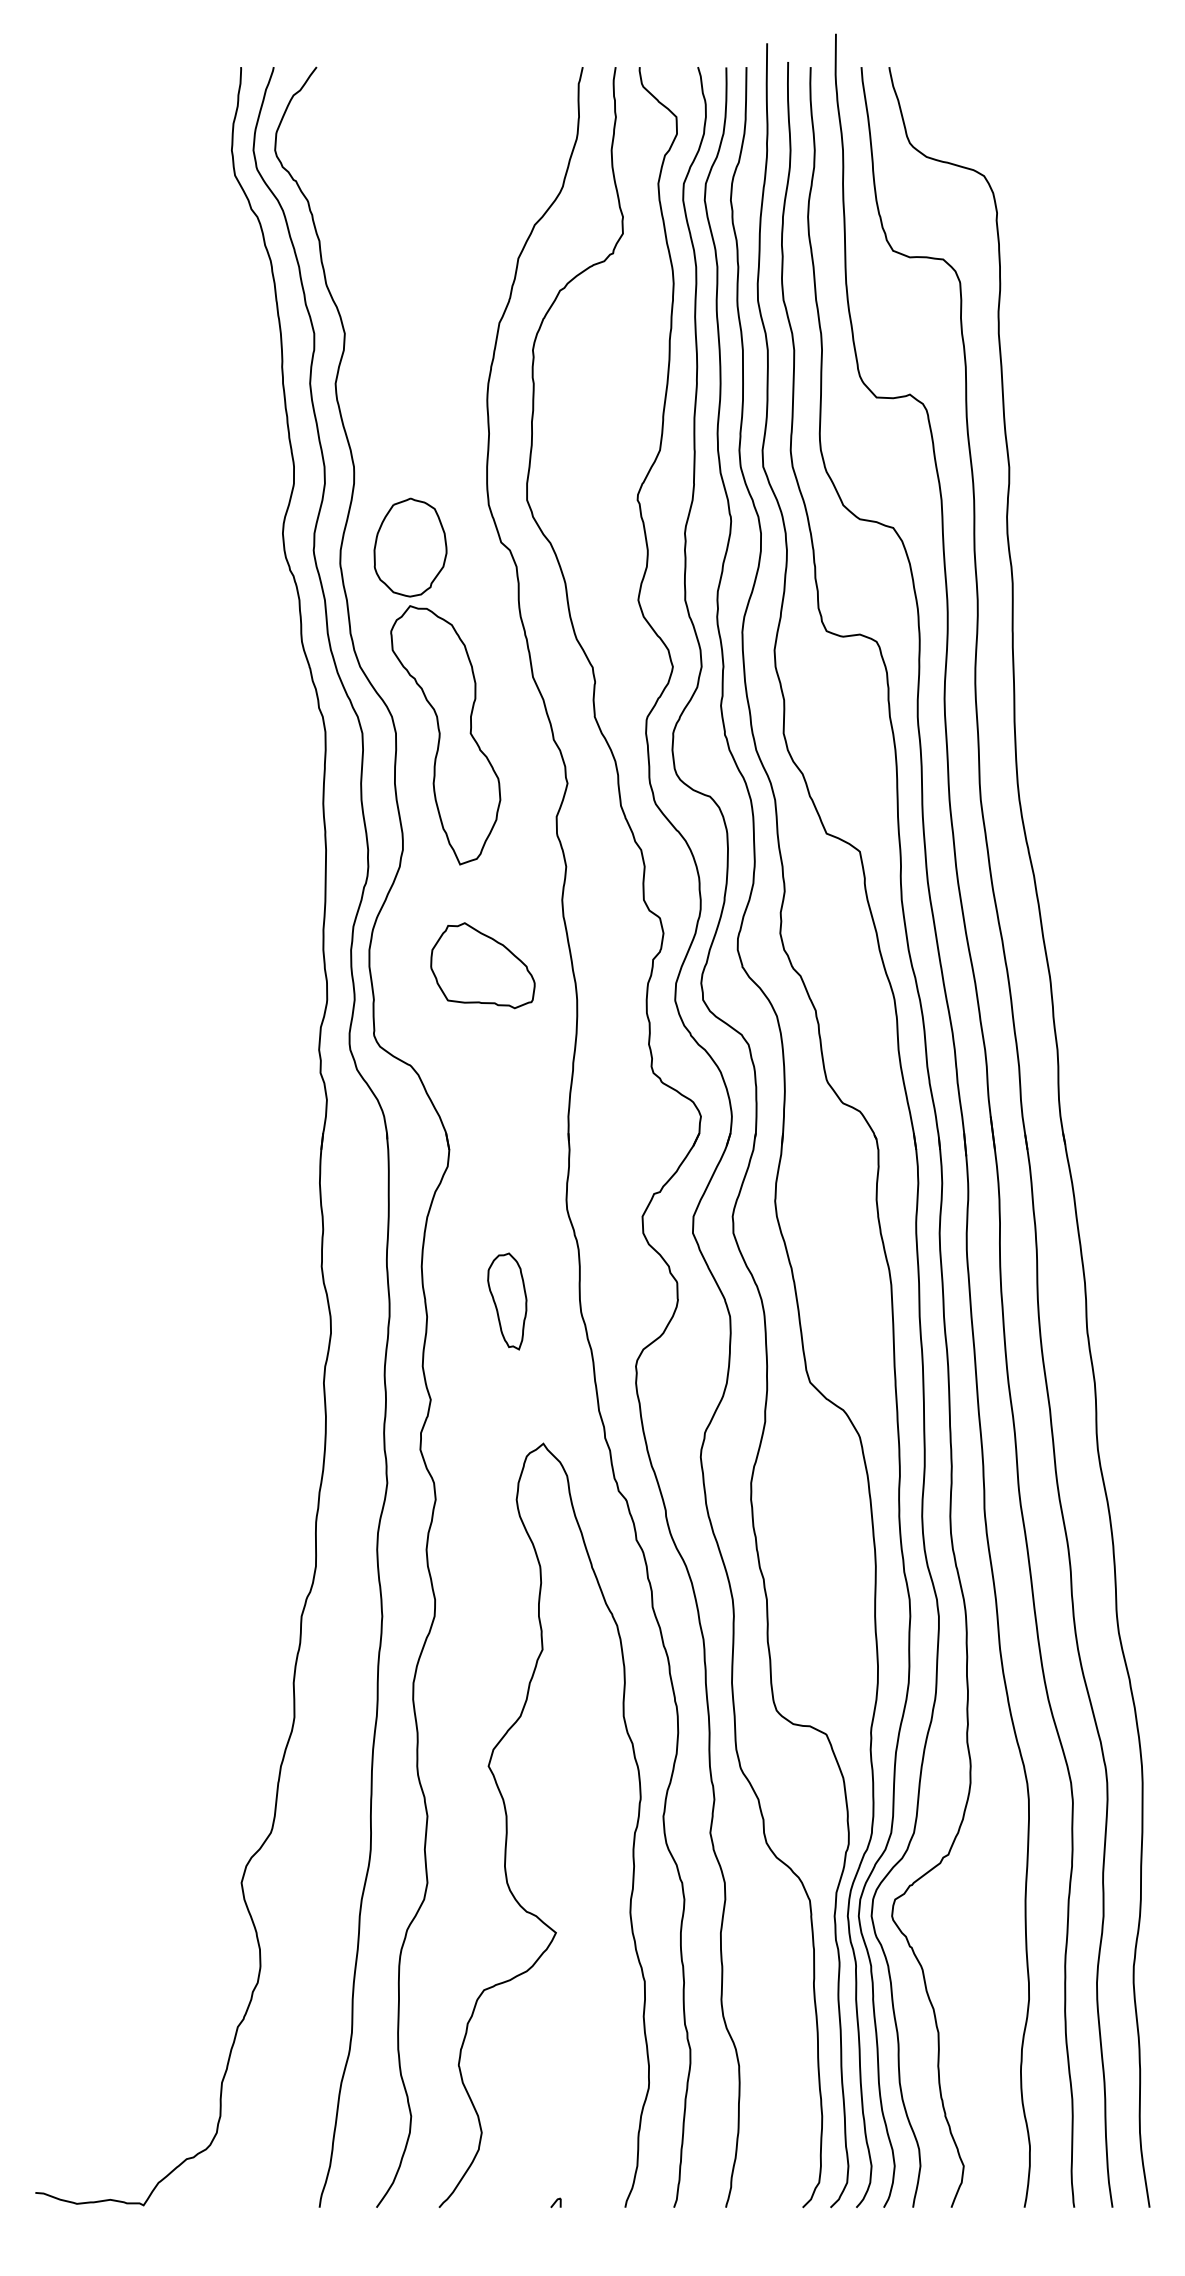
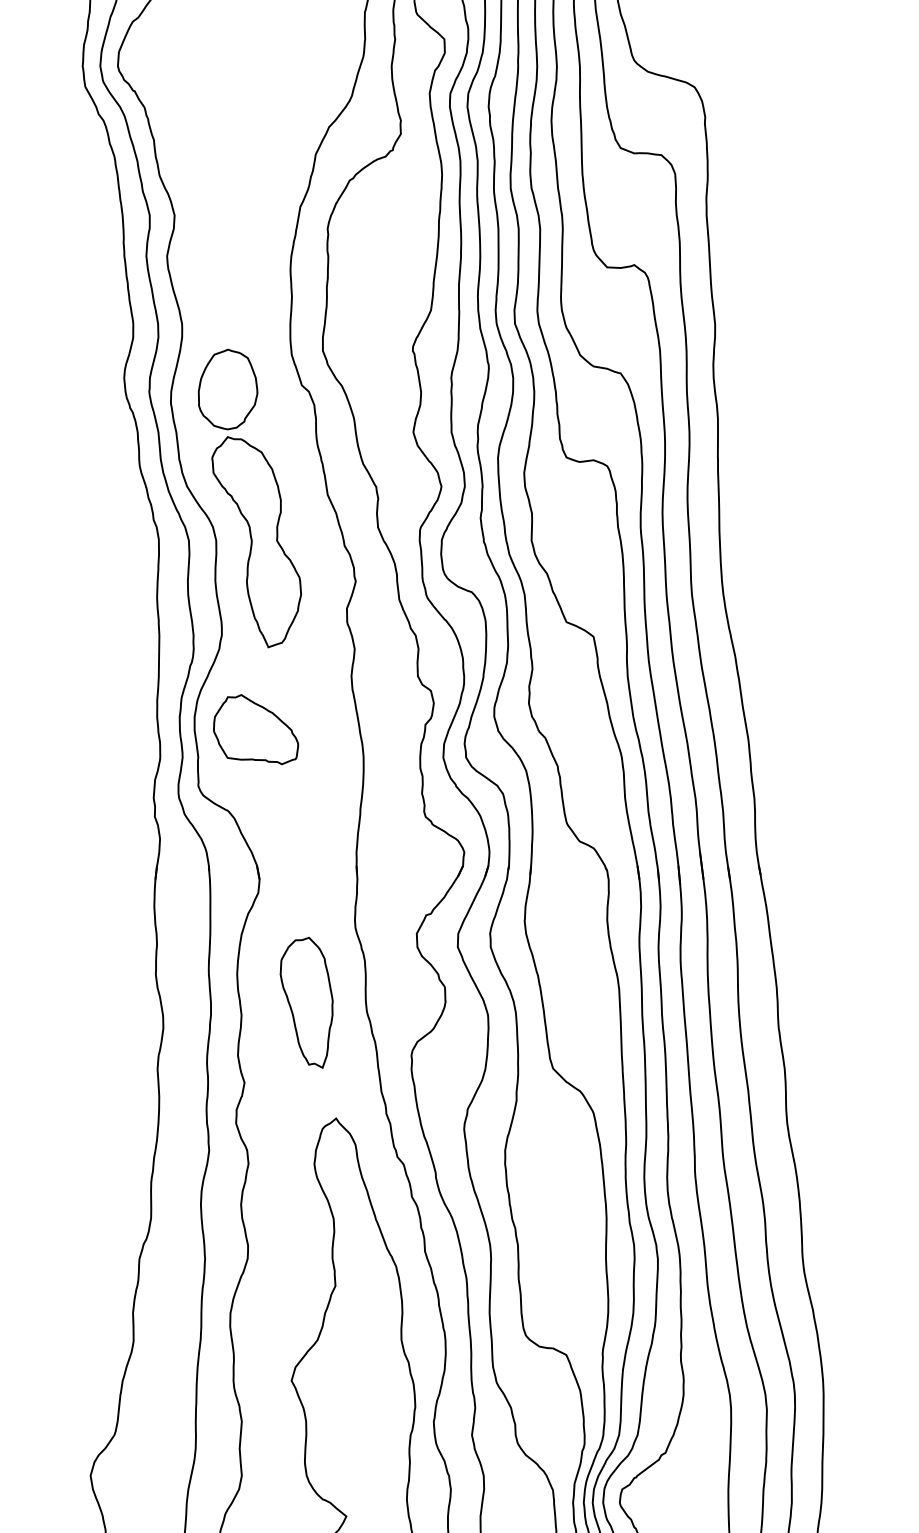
part: (482, 965) -> (255, 729), moved
part: (507, 1301) -> (306, 1002), size x1.67

